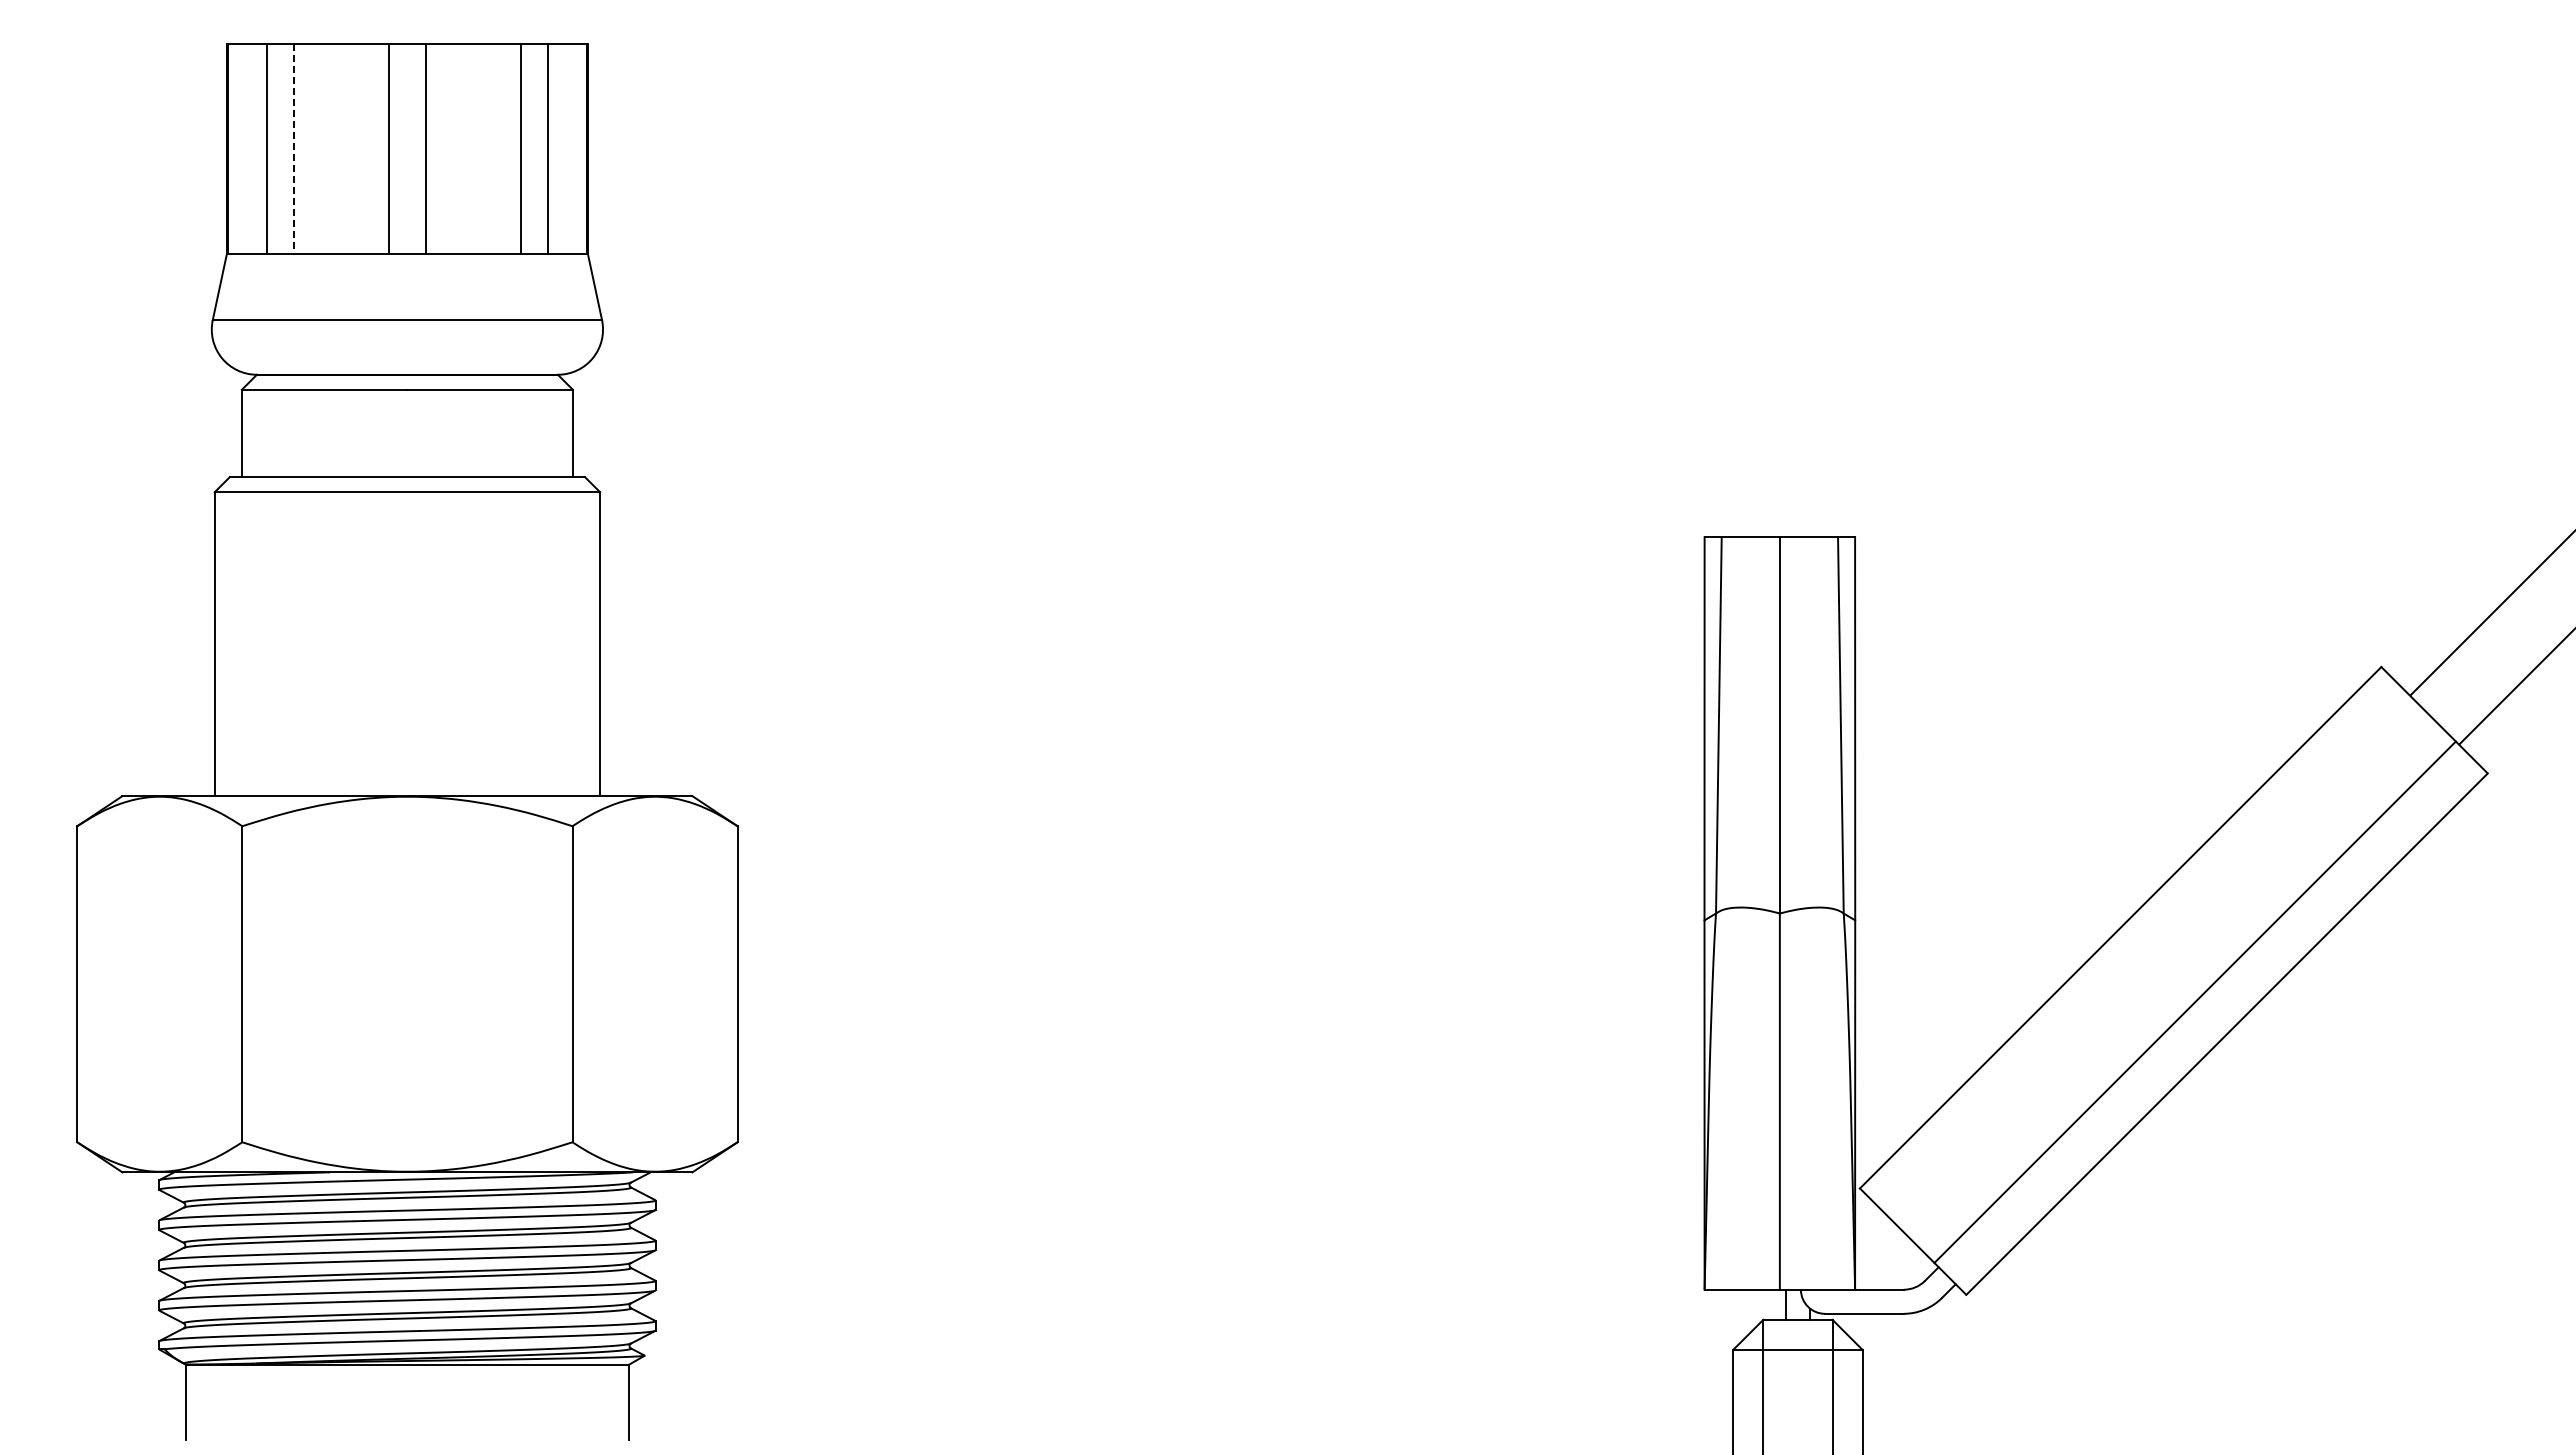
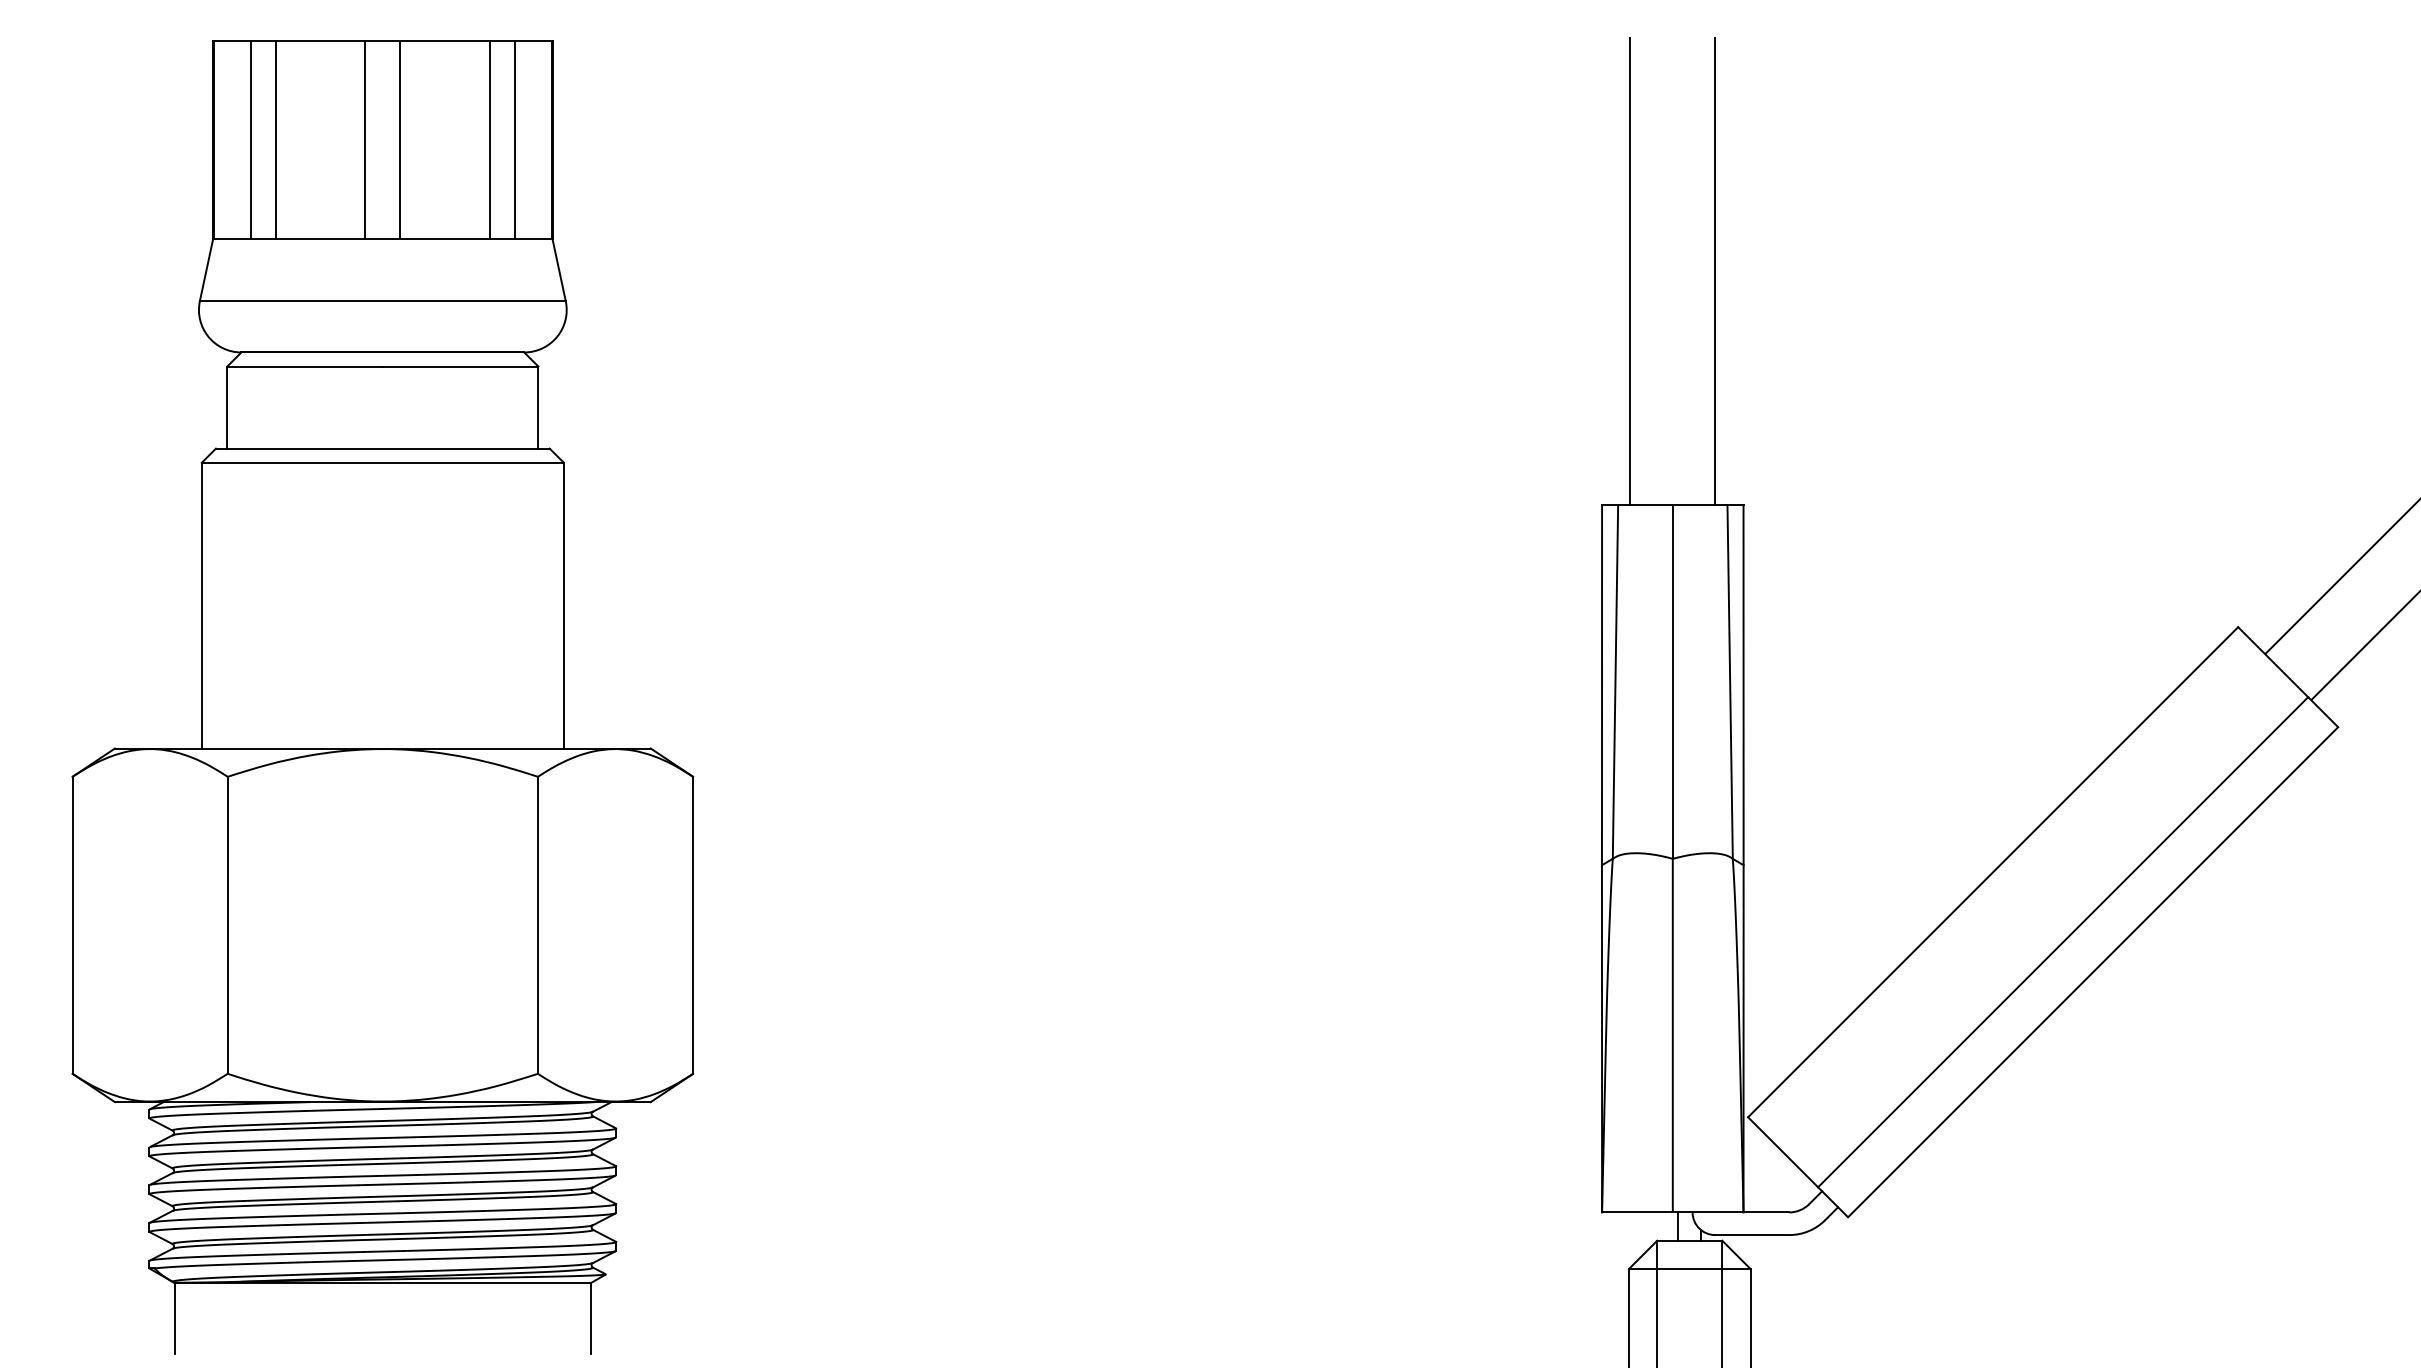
line: (293, 149) -> (275, 140), dashed -> solid
line: (1734, 288) -> (1630, 271), added
line: (1825, 288) -> (1715, 271), added

